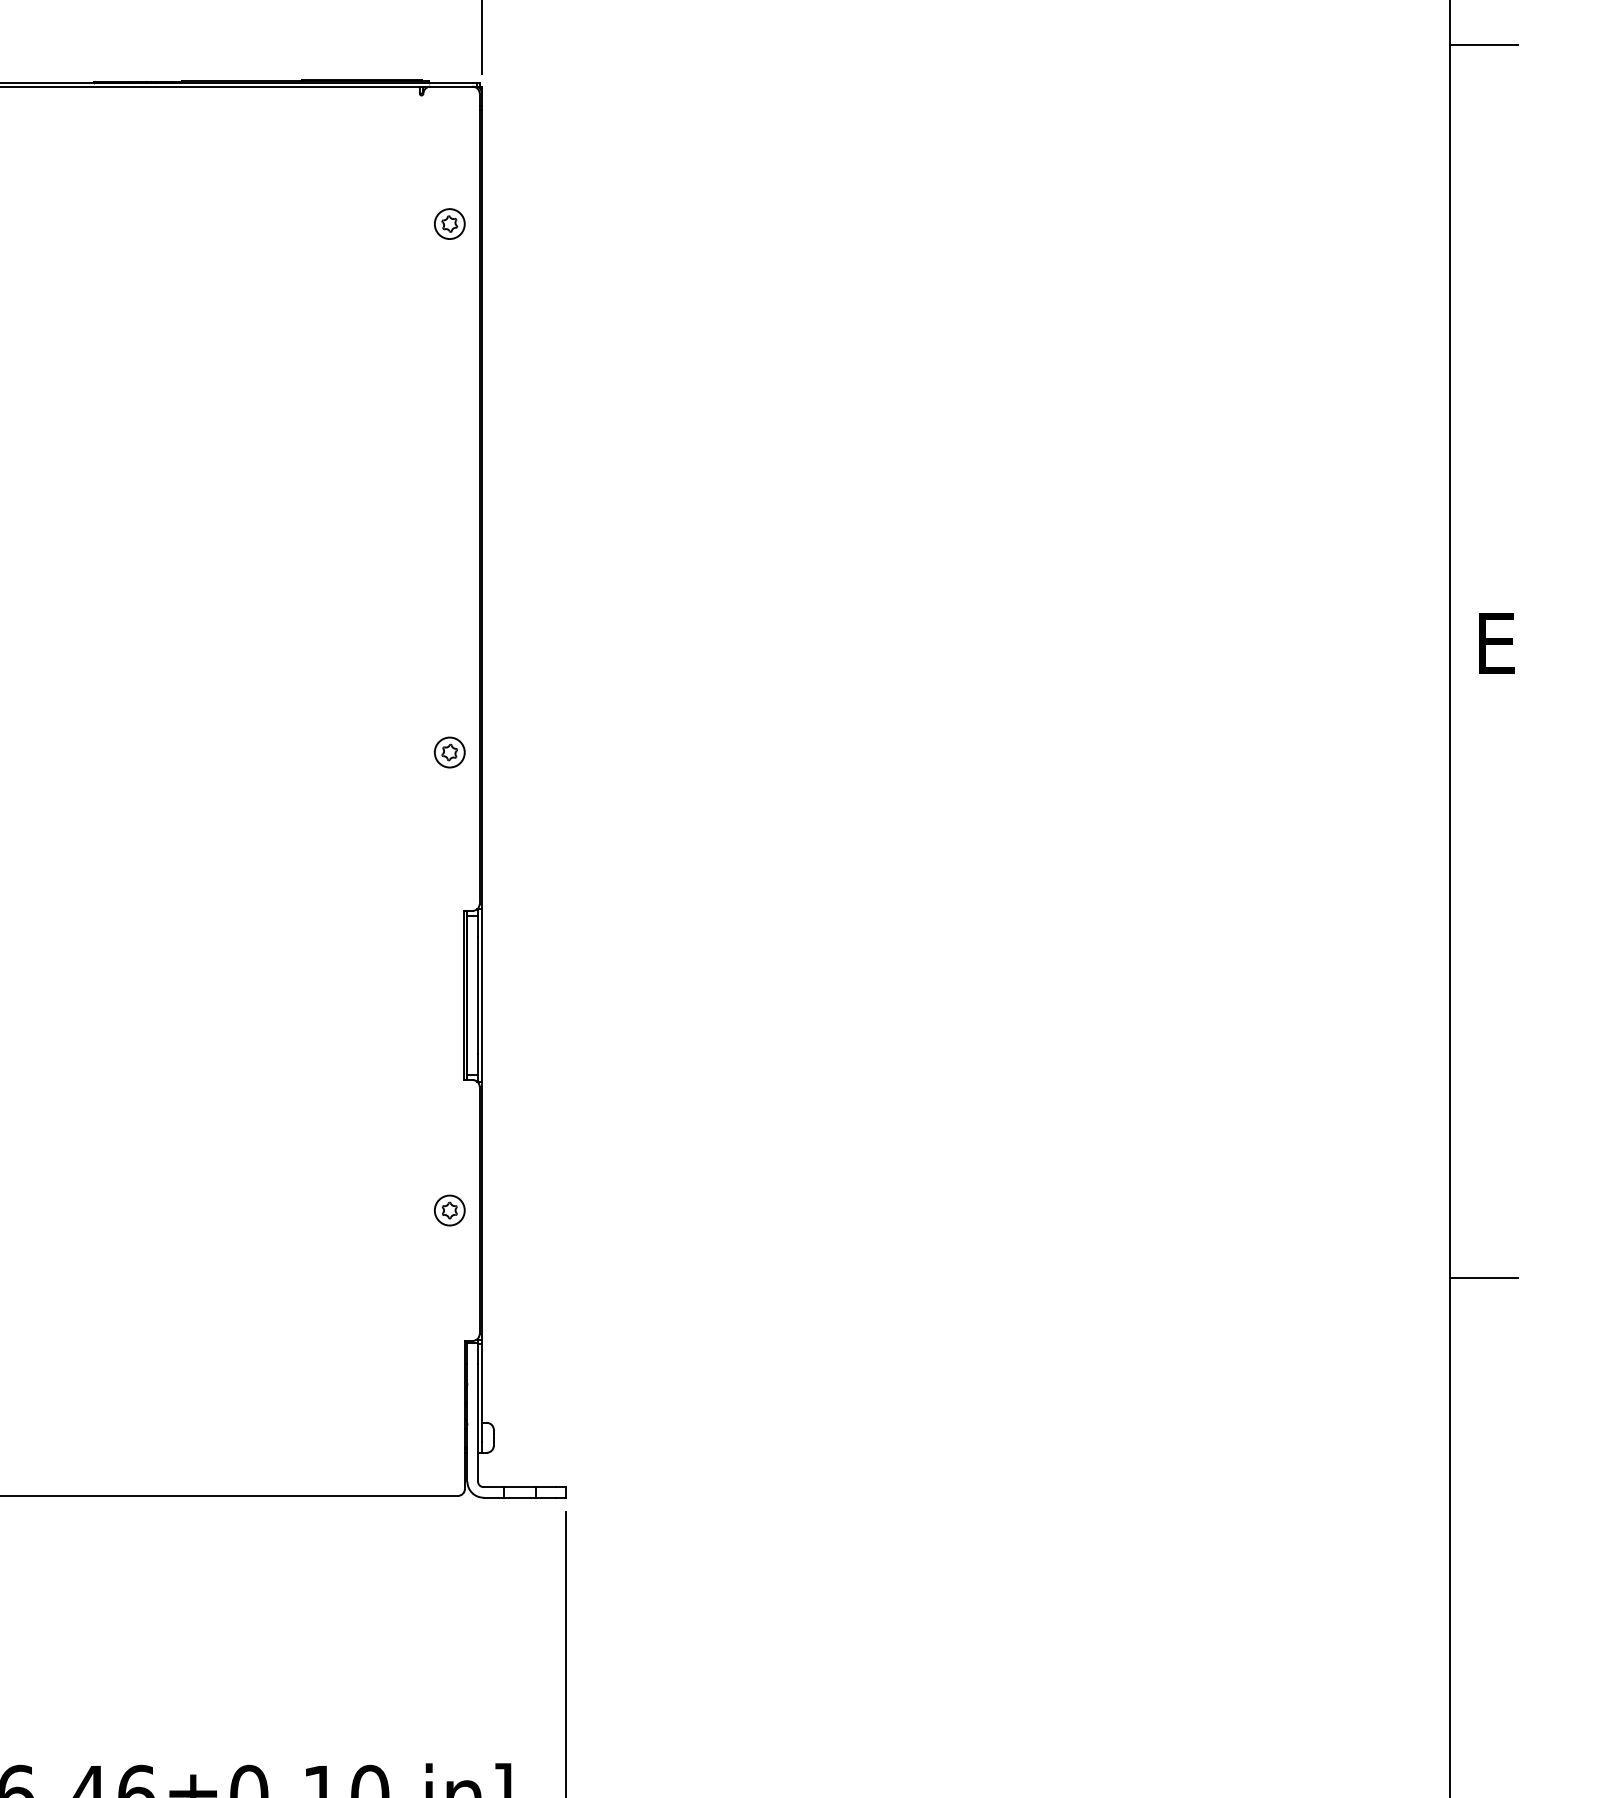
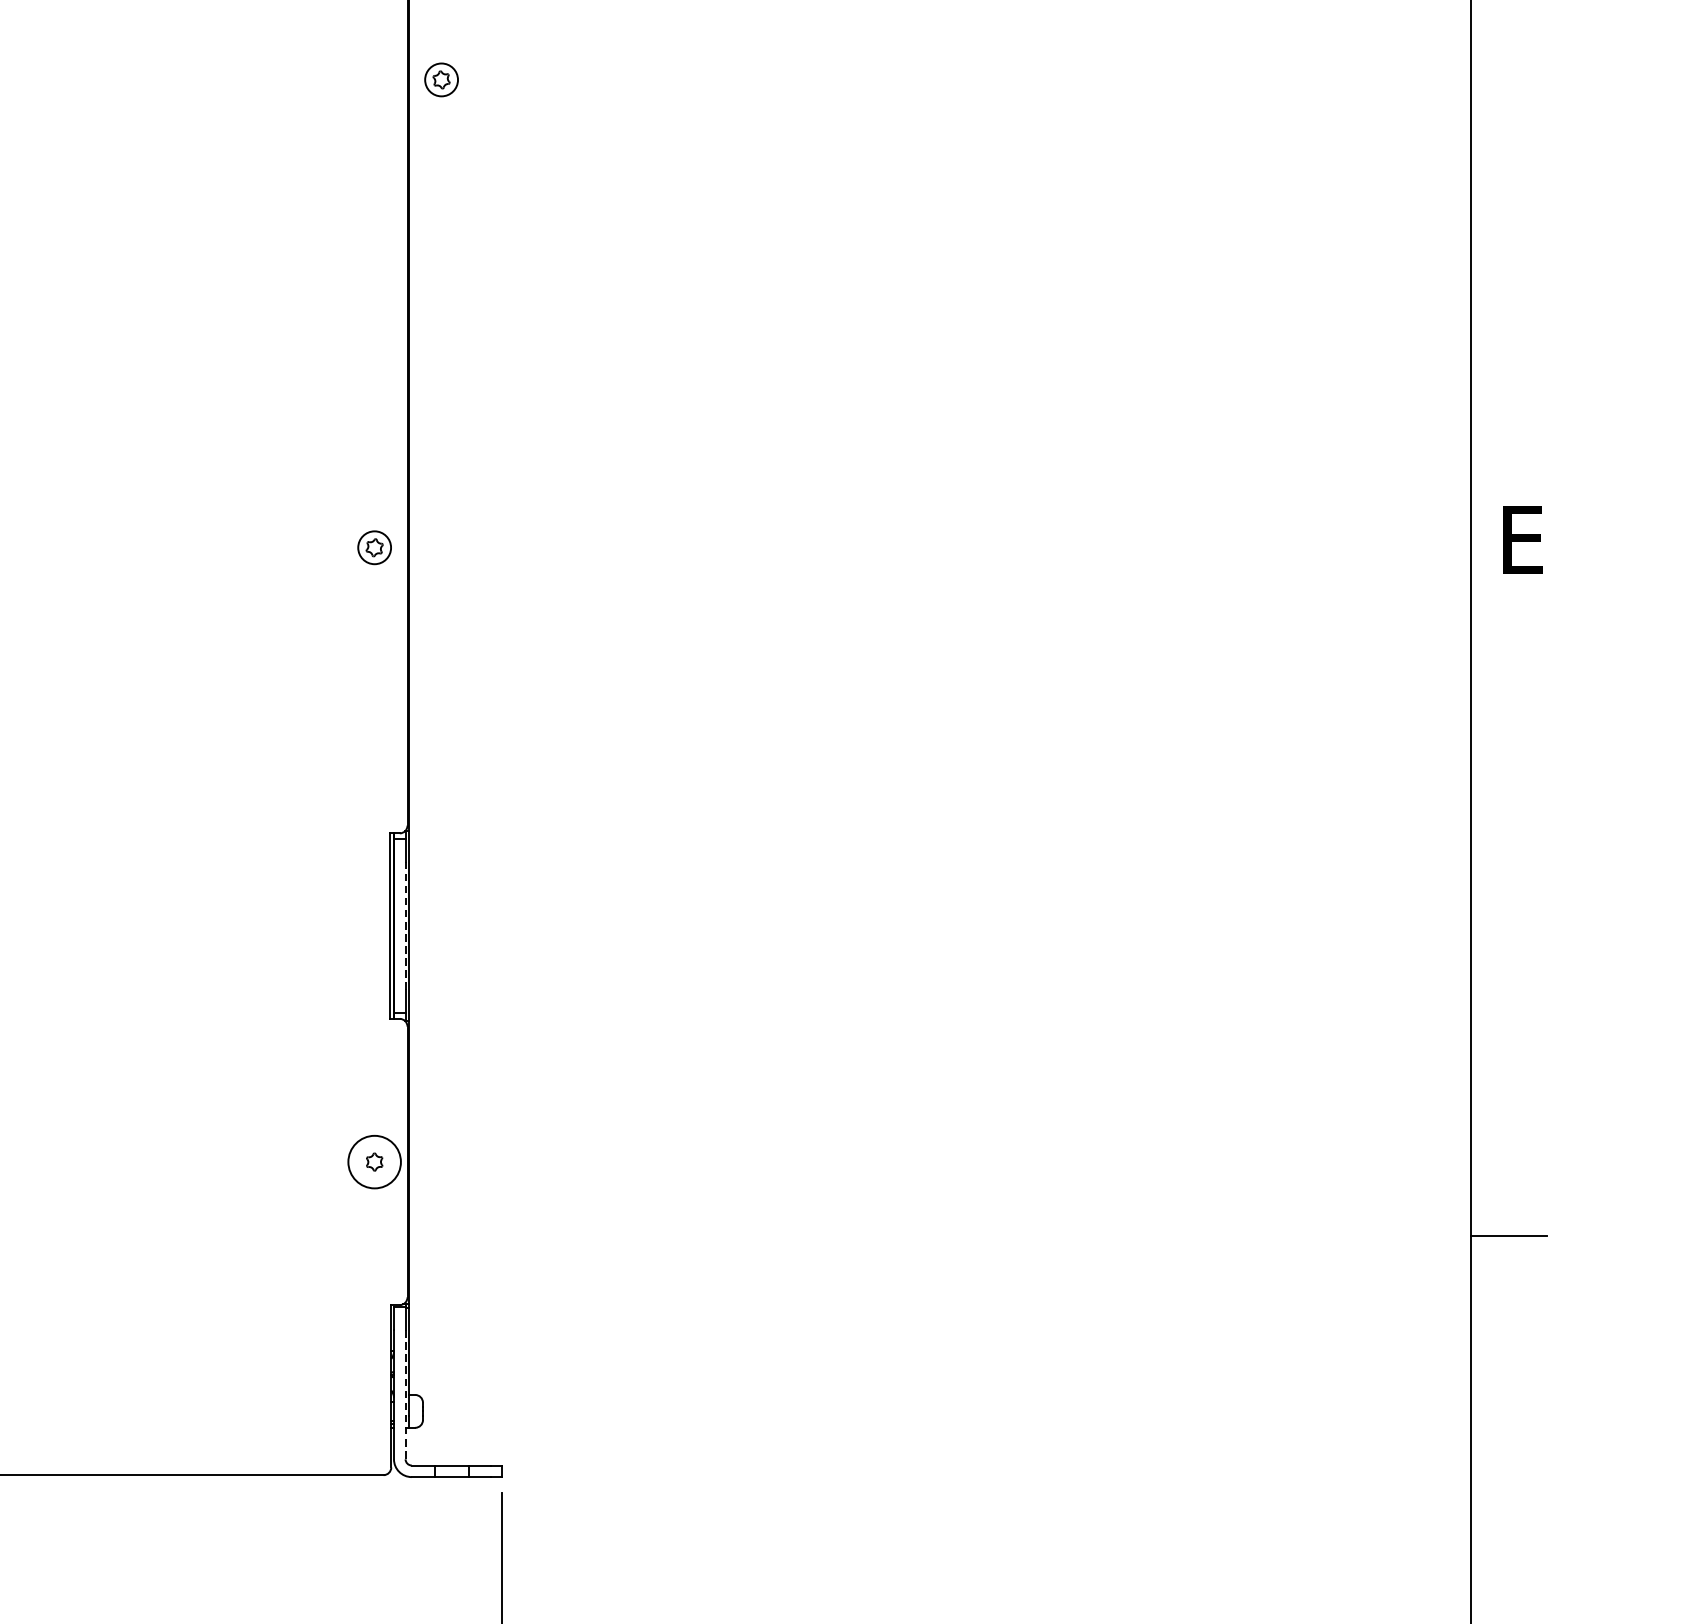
part: (449, 223) -> (441, 79), moved
part: (449, 752) -> (374, 547), moved
line: (477, 994) -> (405, 925), solid -> dashed
circle: (449, 1210) -> (374, 1162), size x1.6
line: (477, 1422) -> (405, 1394), solid -> dashed

